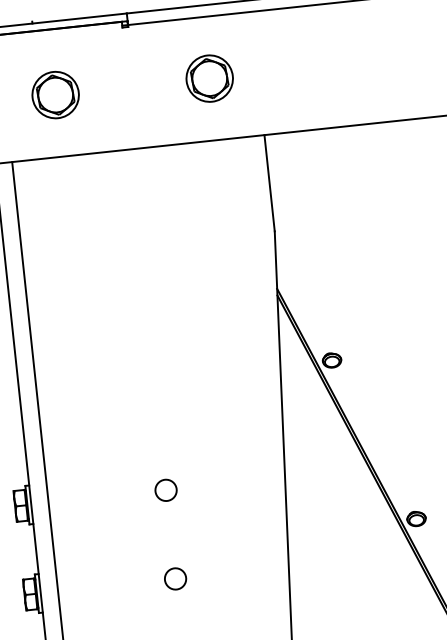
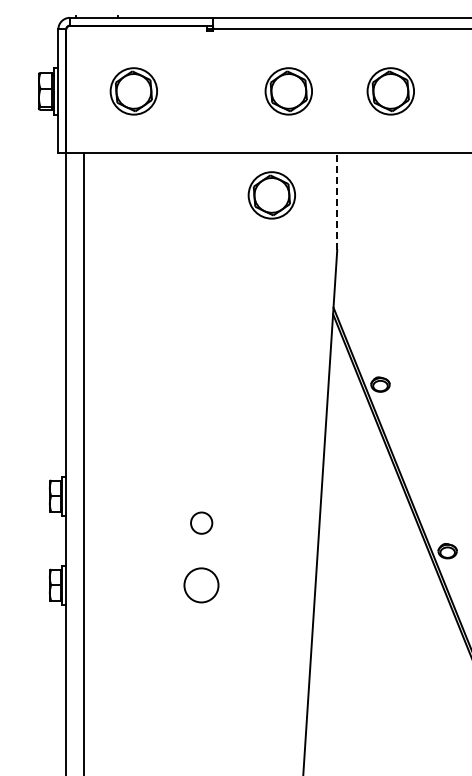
part: (310, 67) -> (390, 91), added
line: (269, 182) -> (337, 201), solid -> dashed
part: (203, 183) -> (271, 195), added
circle: (165, 489) -> (201, 522), moved
circle: (175, 578) -> (201, 584), size x1.6

